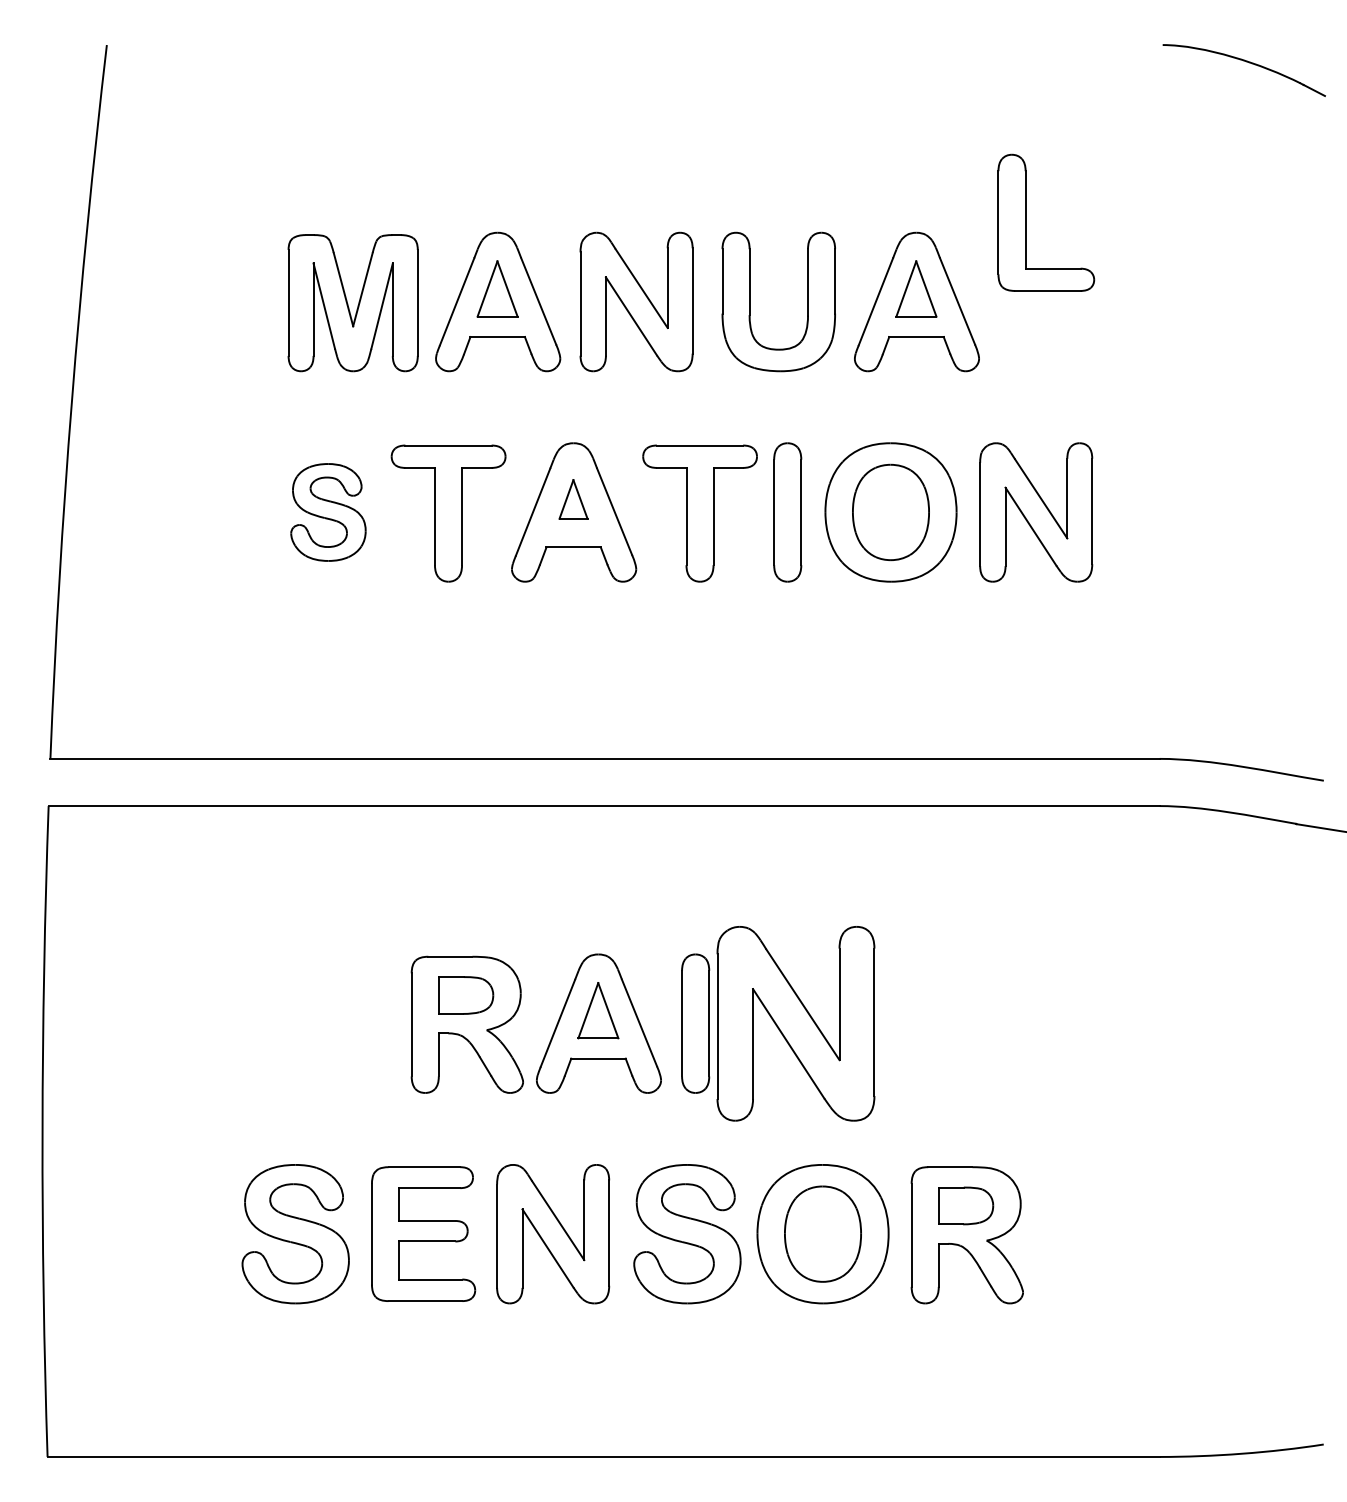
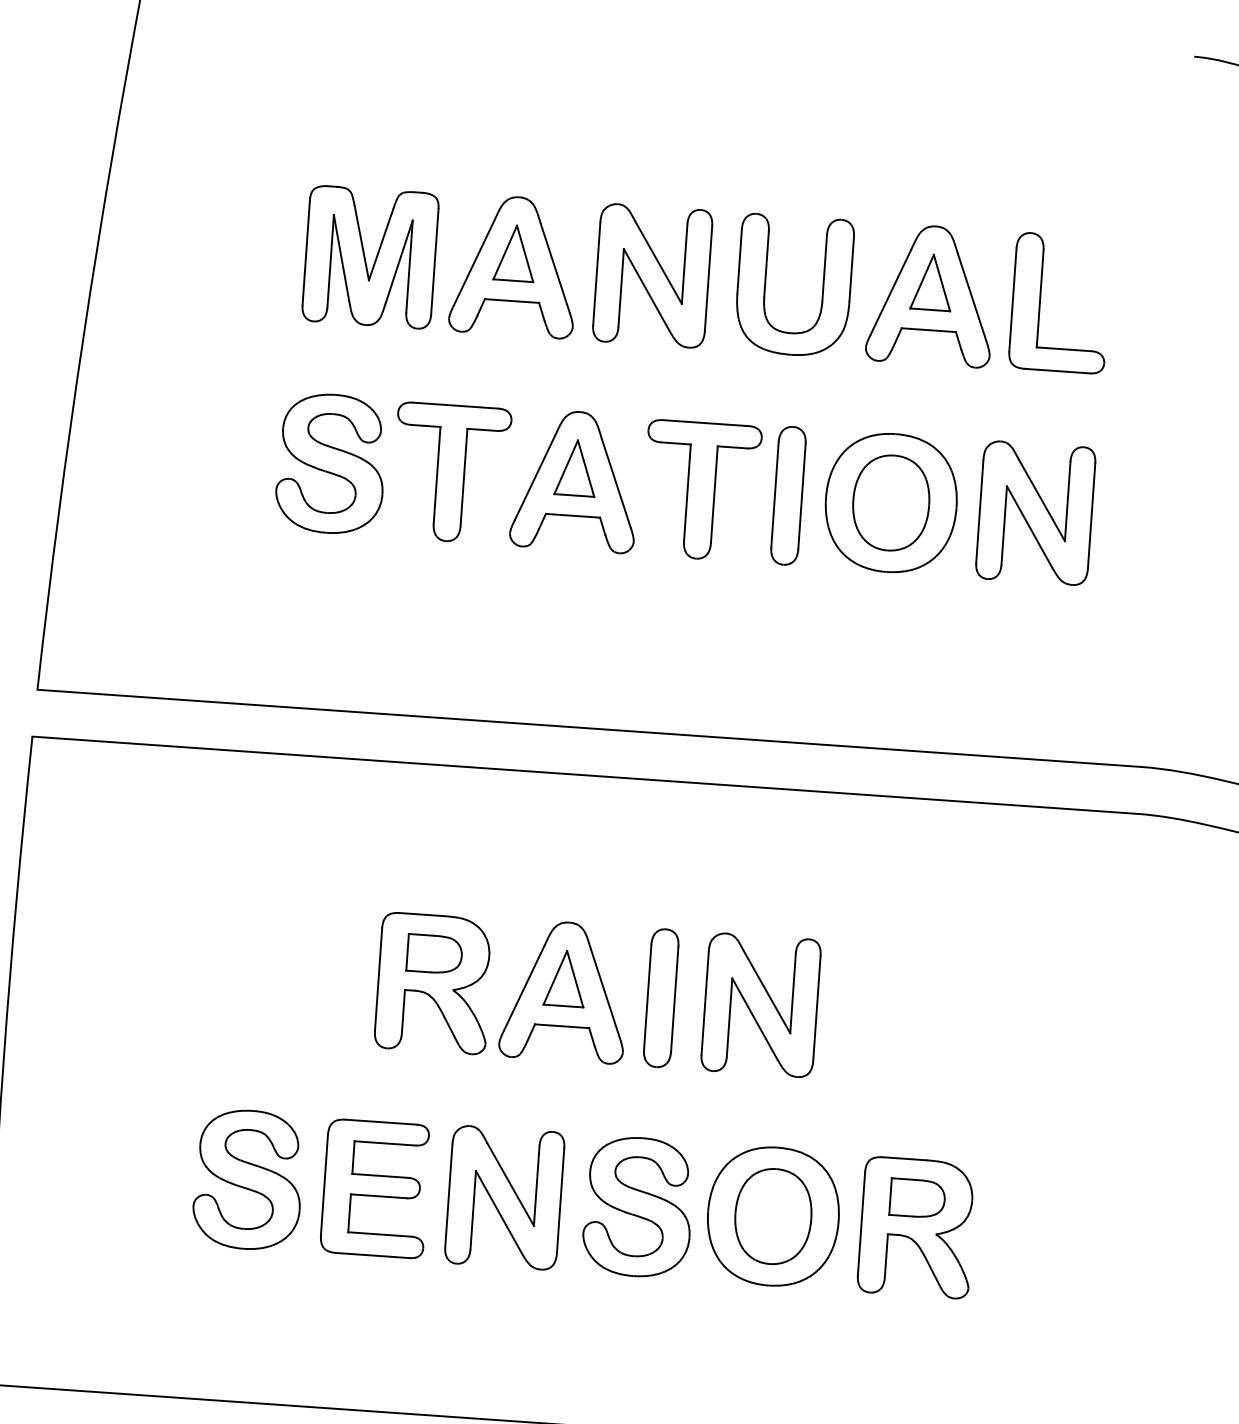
part: (1026, 222) -> (1040, 301), moved
part: (573, 499) -> (576, 468), size x1.43
part: (328, 512) -> (331, 463), size x1.43
part: (795, 1023) -> (760, 1004), size x0.71

